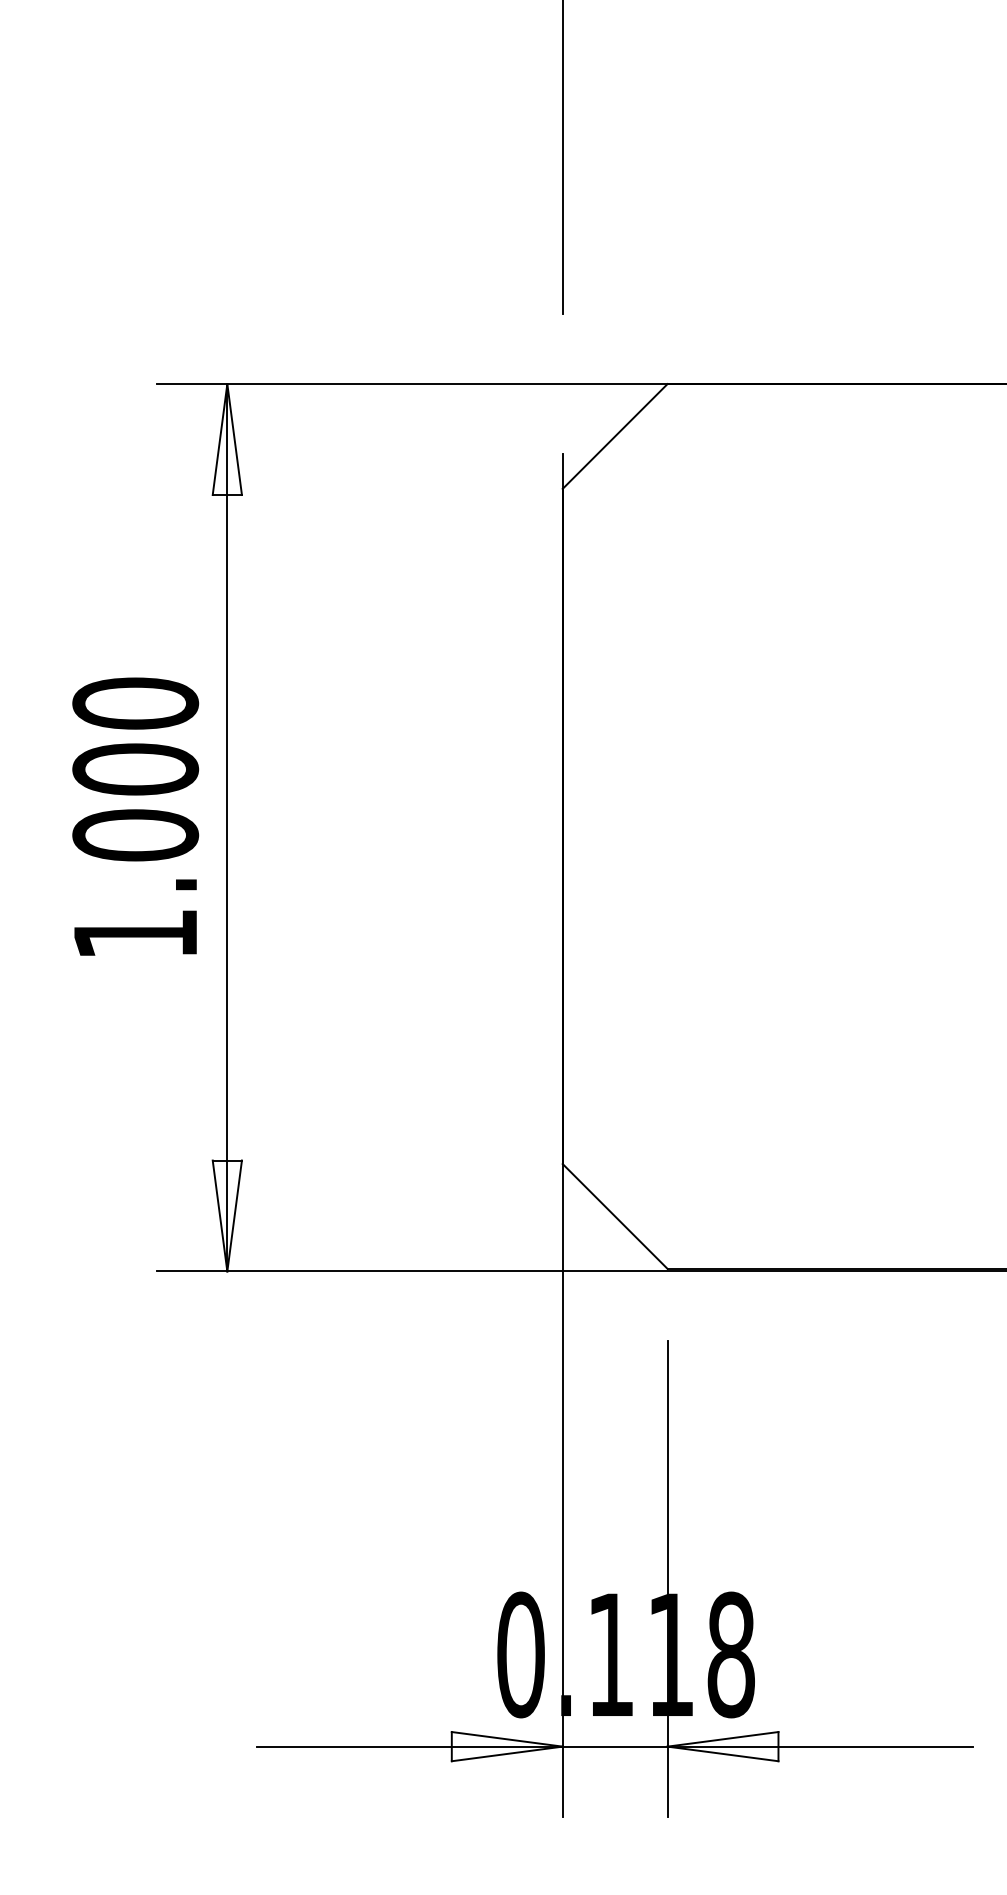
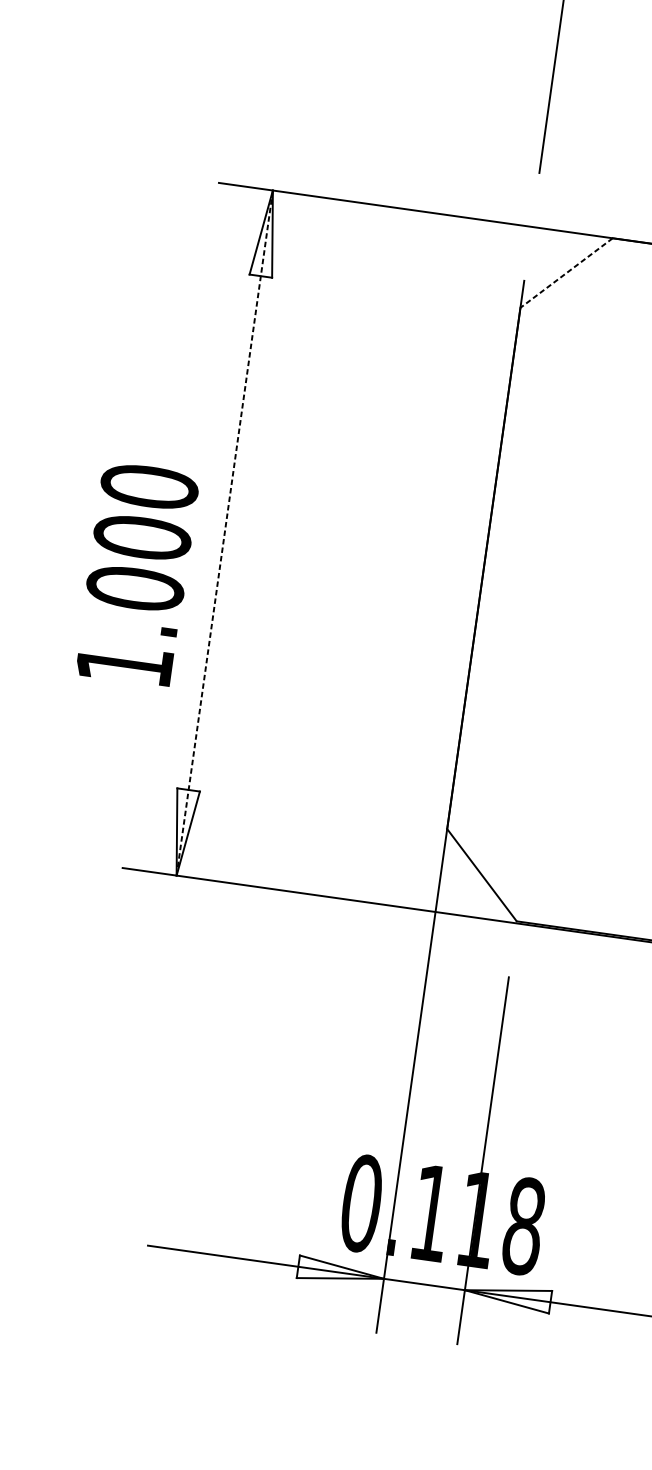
line: (614, 436) -> (566, 273), solid -> dashed
text: (135, 816) -> (137, 574), moved
line: (227, 827) -> (224, 532), solid -> dashed

